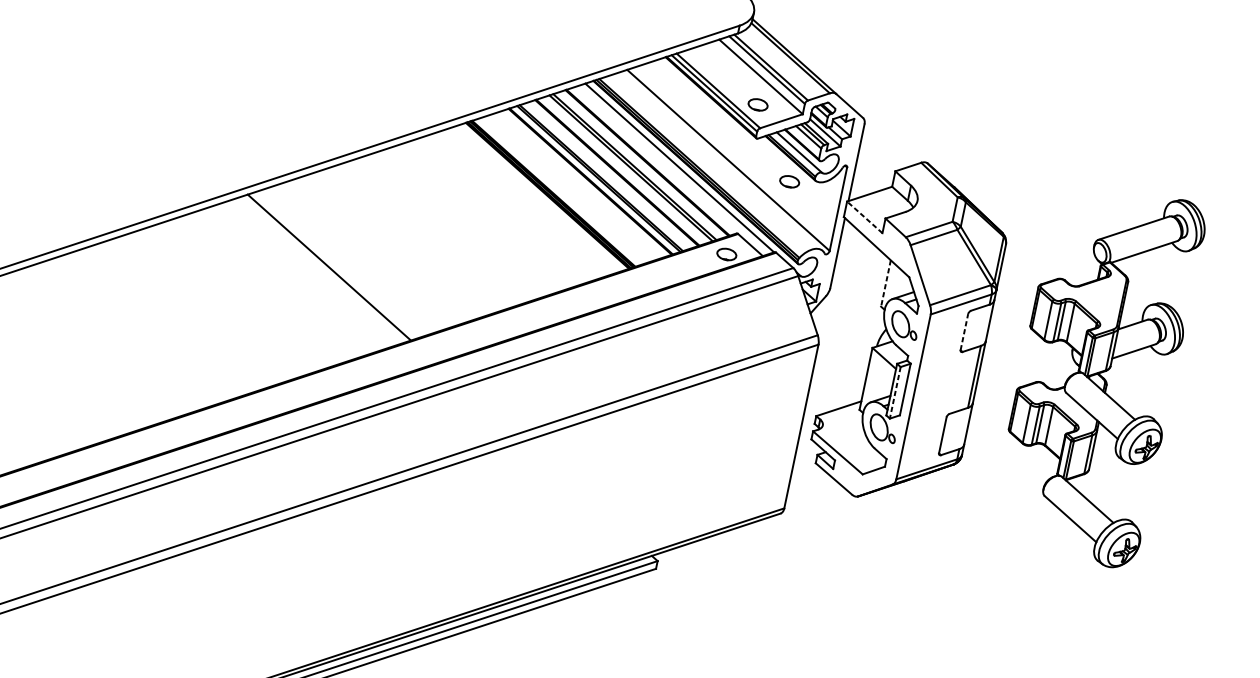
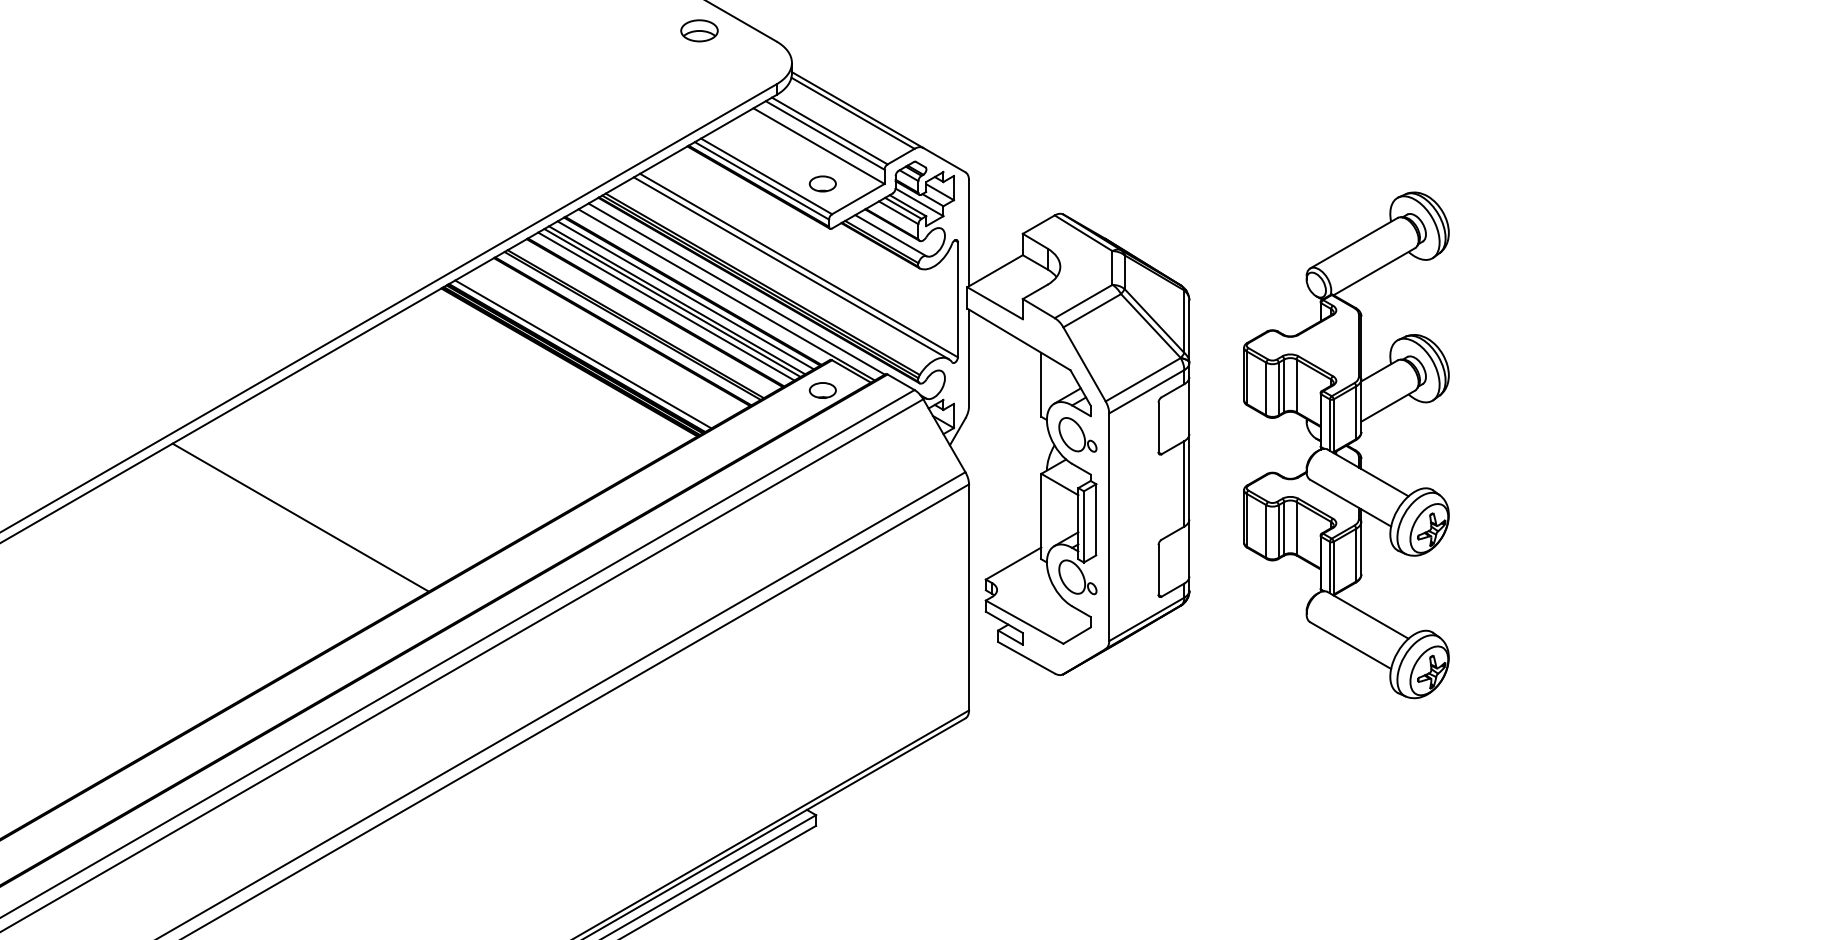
line: (721, 161) -> (790, 268), added
line: (641, 164) -> (685, 295), added
line: (626, 170) -> (666, 306), added
line: (671, 170) -> (726, 294), added
part: (789, 181) -> (885, 276), removed
line: (558, 192) -> (583, 354), added
line: (864, 217) -> (994, 303), dashed -> solid
line: (885, 283) -> (1041, 385), dashed -> solid
line: (964, 332) -> (1158, 427), dashed -> solid
line: (895, 392) -> (1083, 526), dashed -> solid

